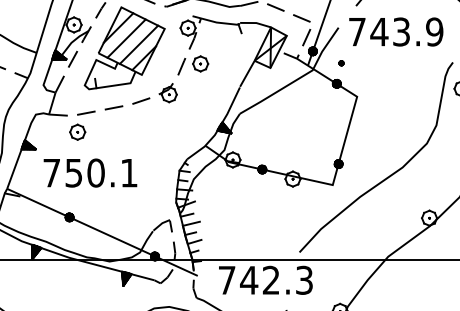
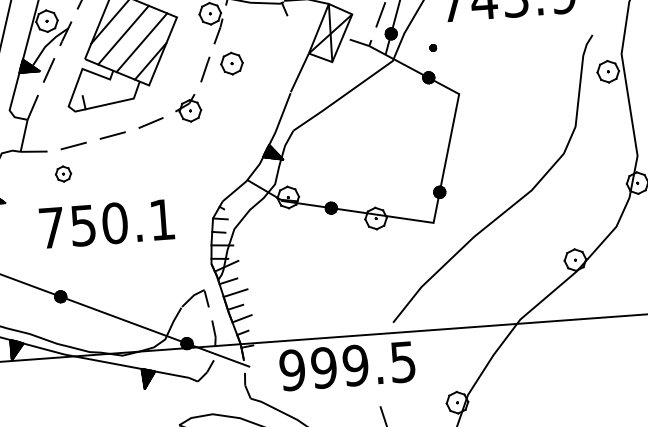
part: (77, 131) -> (63, 173), size x0.7
text: (90, 172) -> (106, 223), moved
text: (265, 279) -> (347, 364), 742.3 -> 999.5

